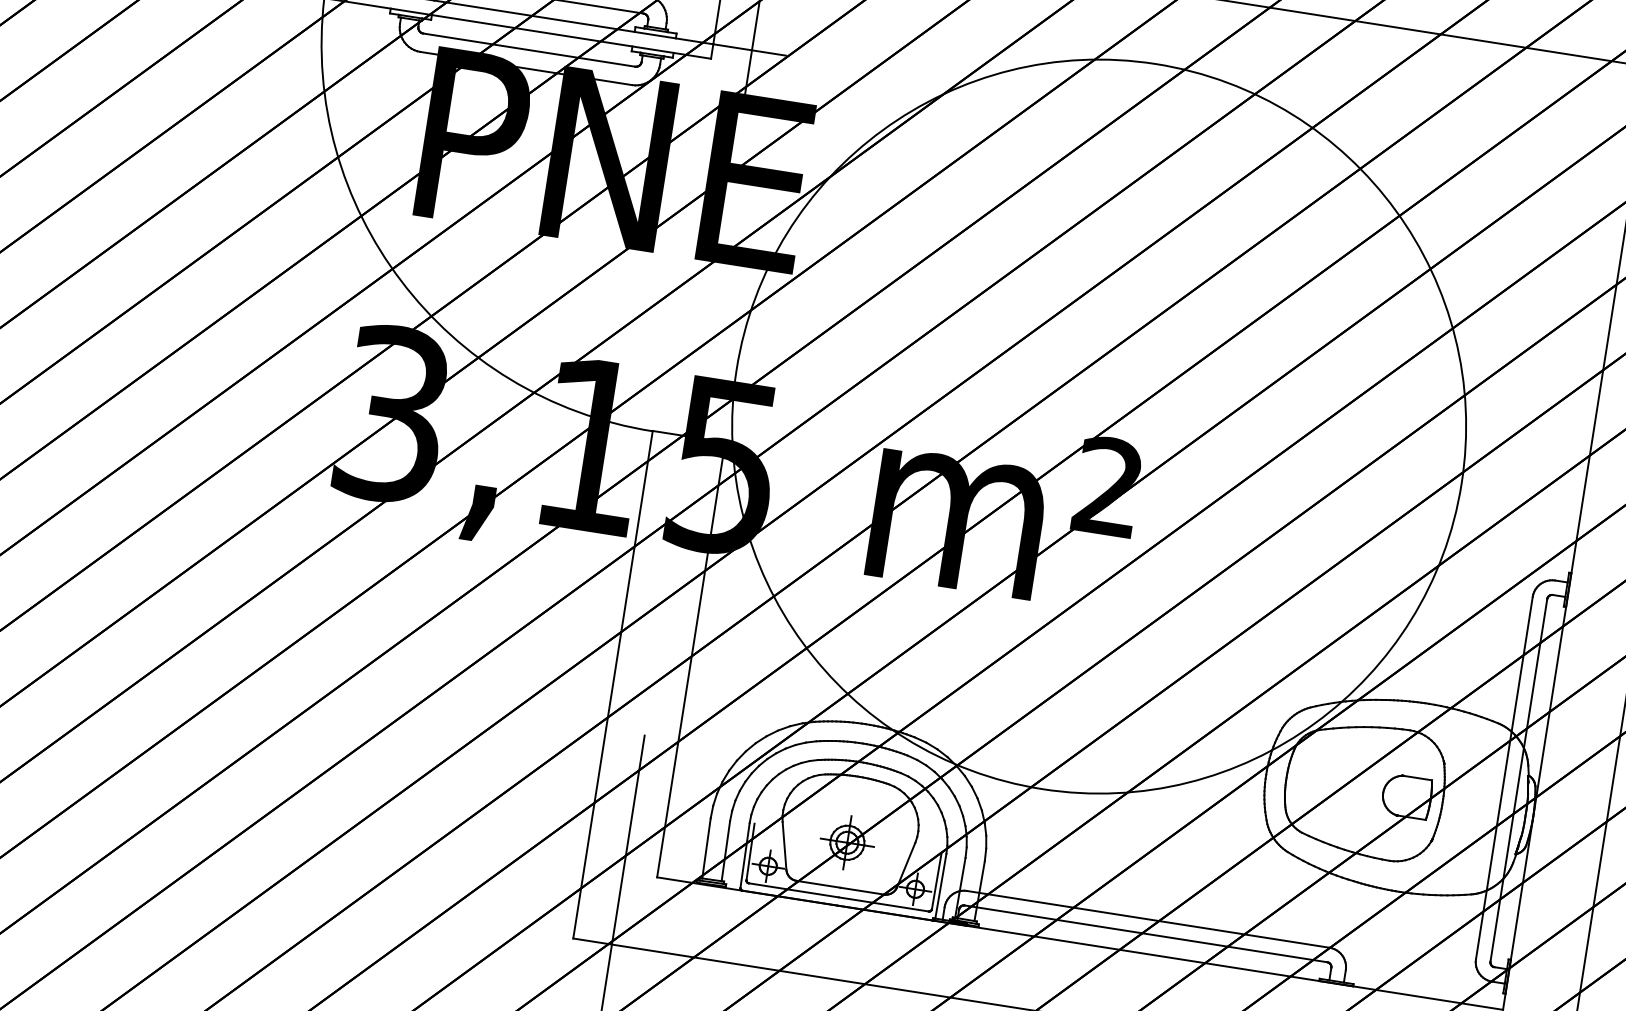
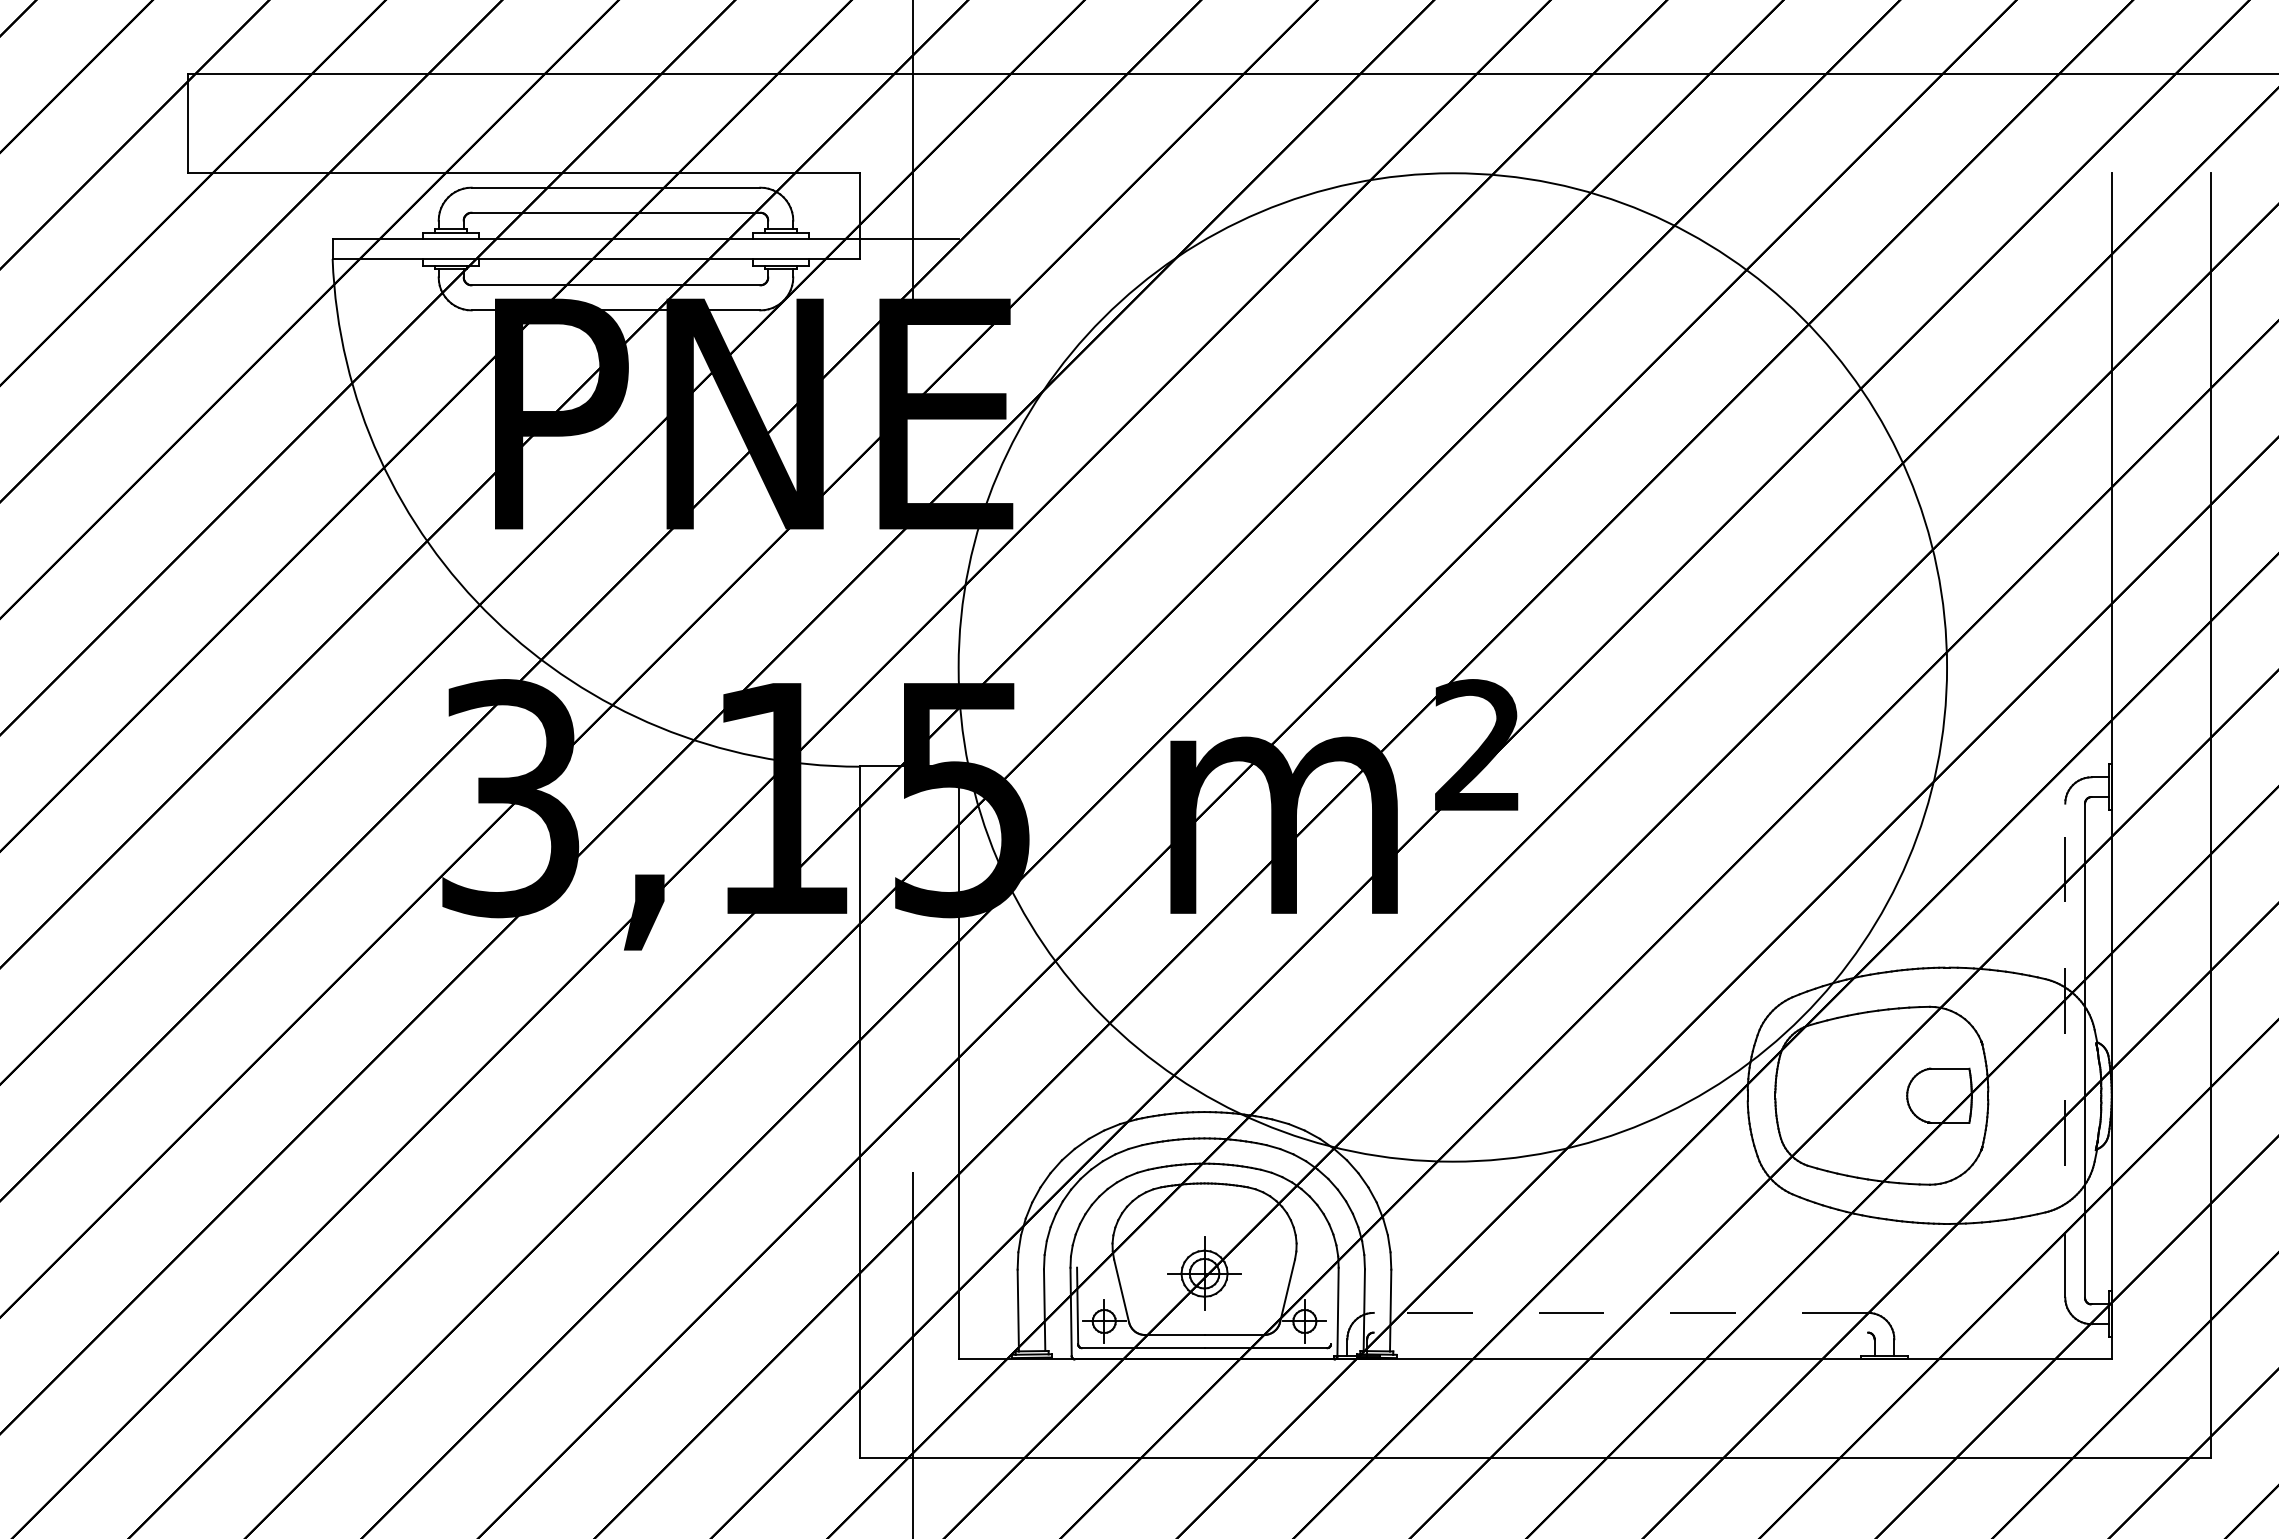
line: (1504, 777) -> (2065, 1050), solid -> dashed
line: (936, 880) -> (1331, 1305), removed
line: (1148, 919) -> (1620, 1312), solid -> dashed
line: (1145, 933) -> (1620, 1332), removed

